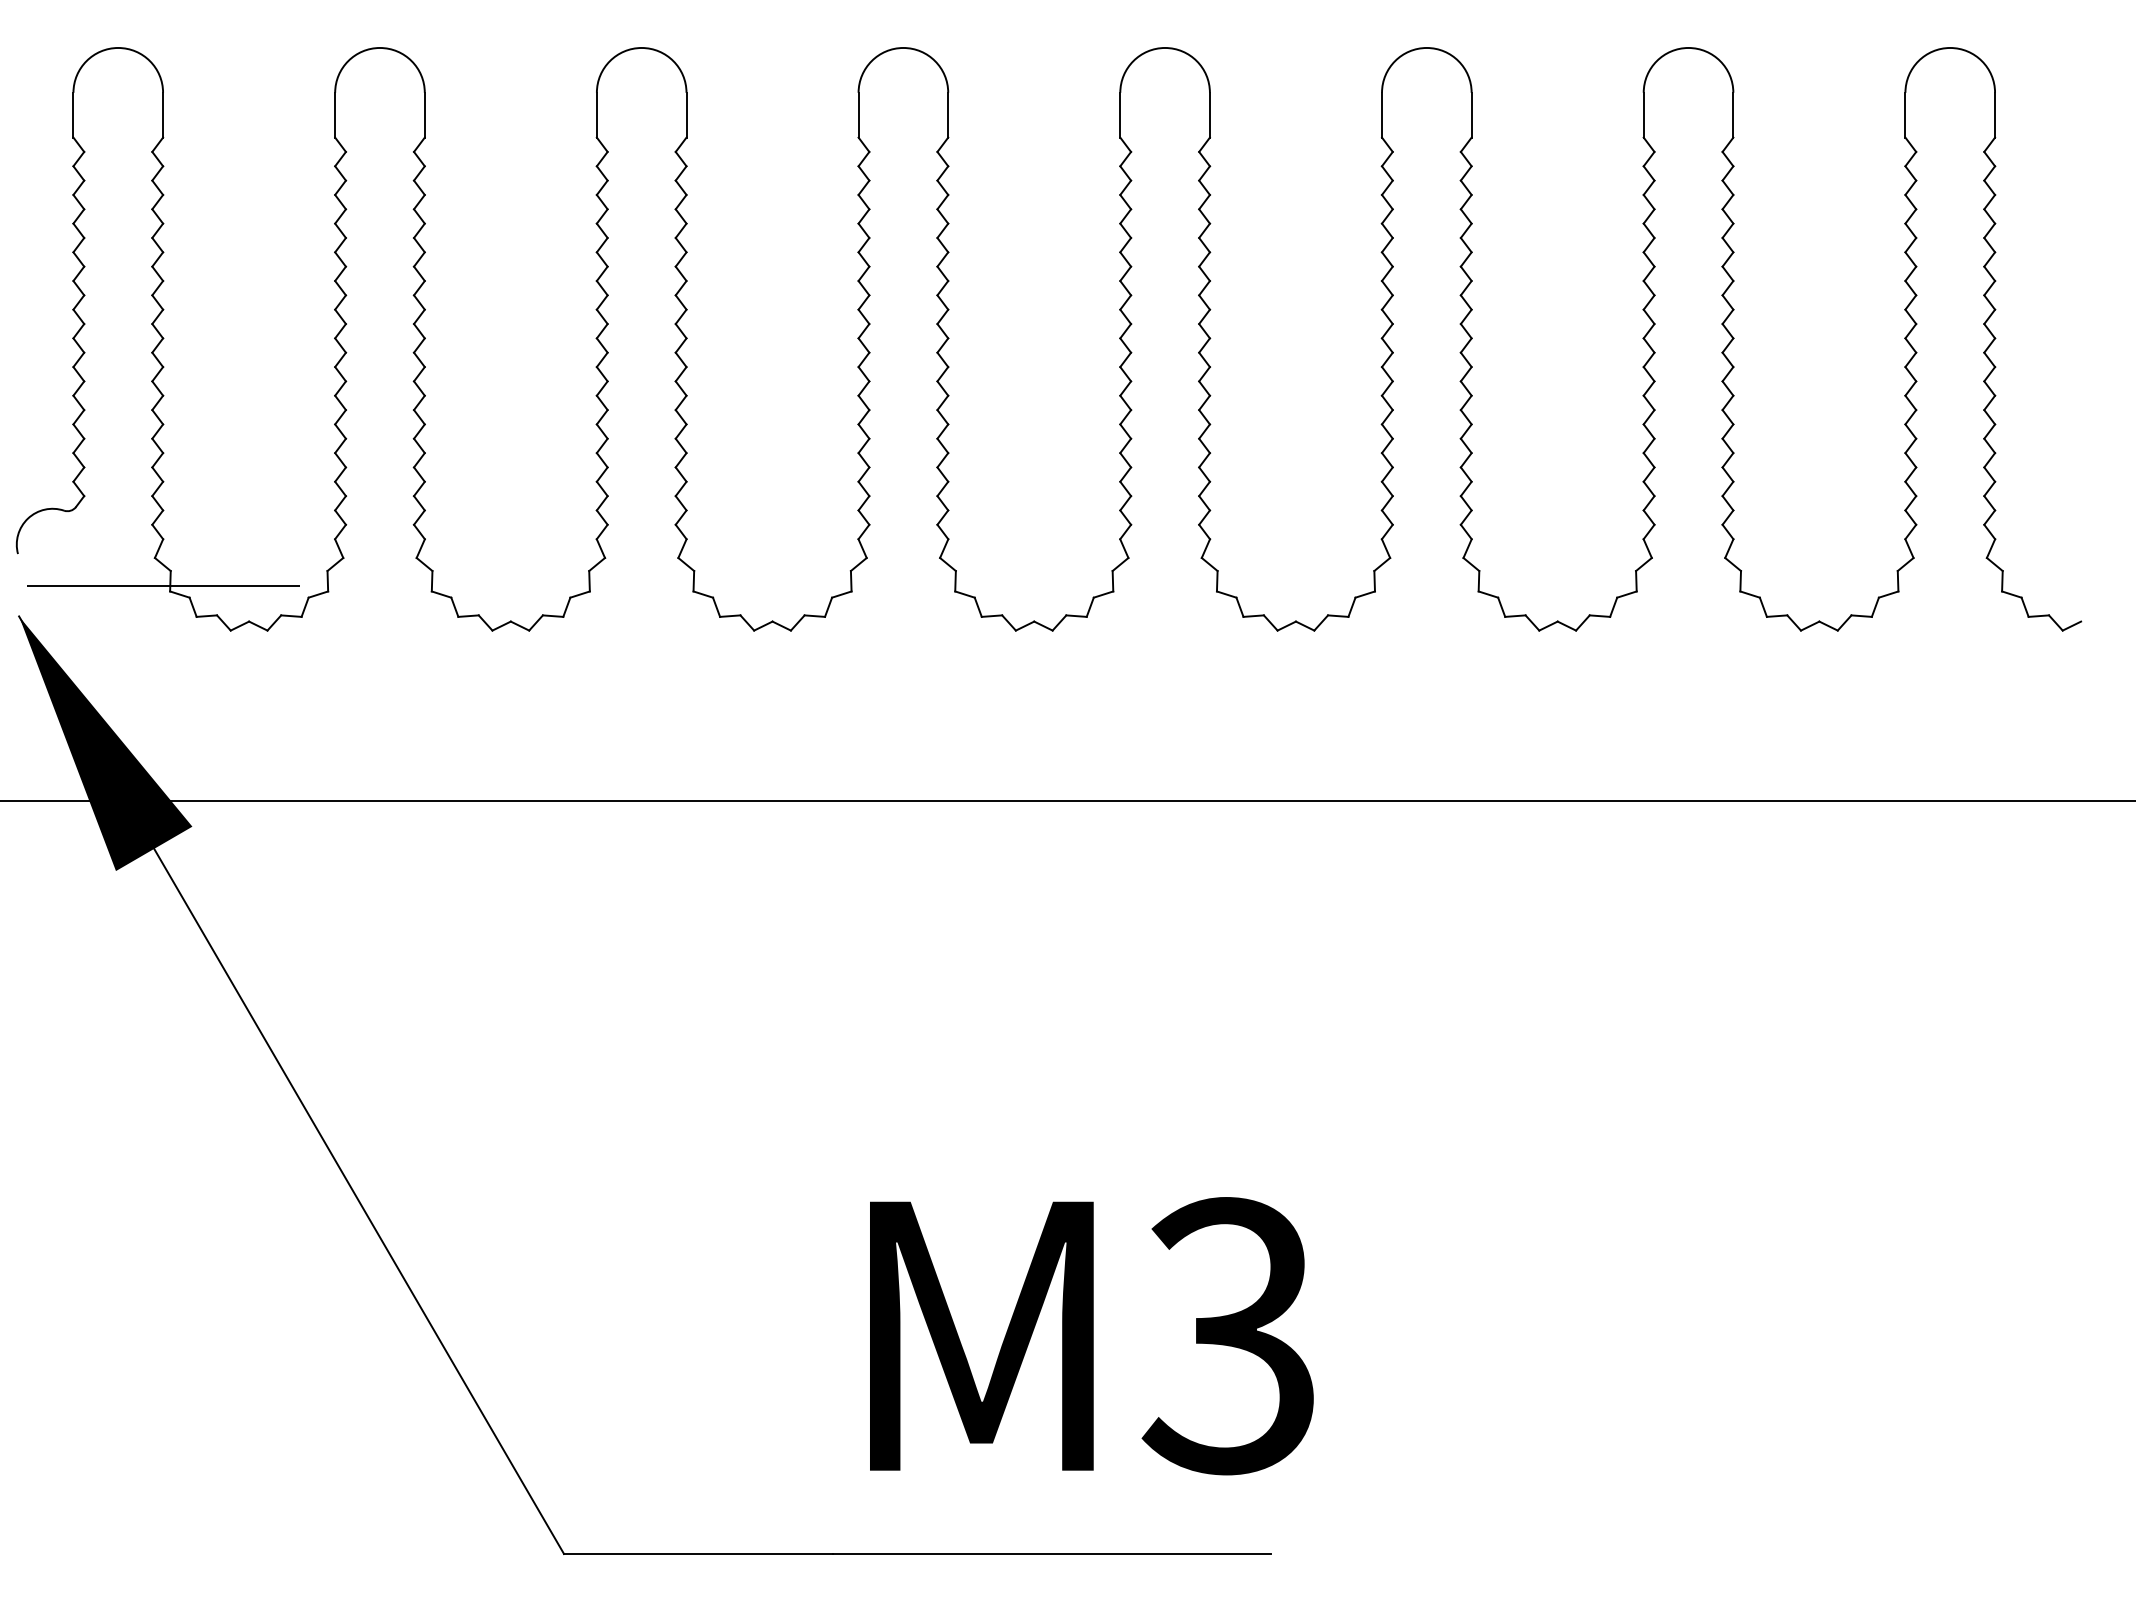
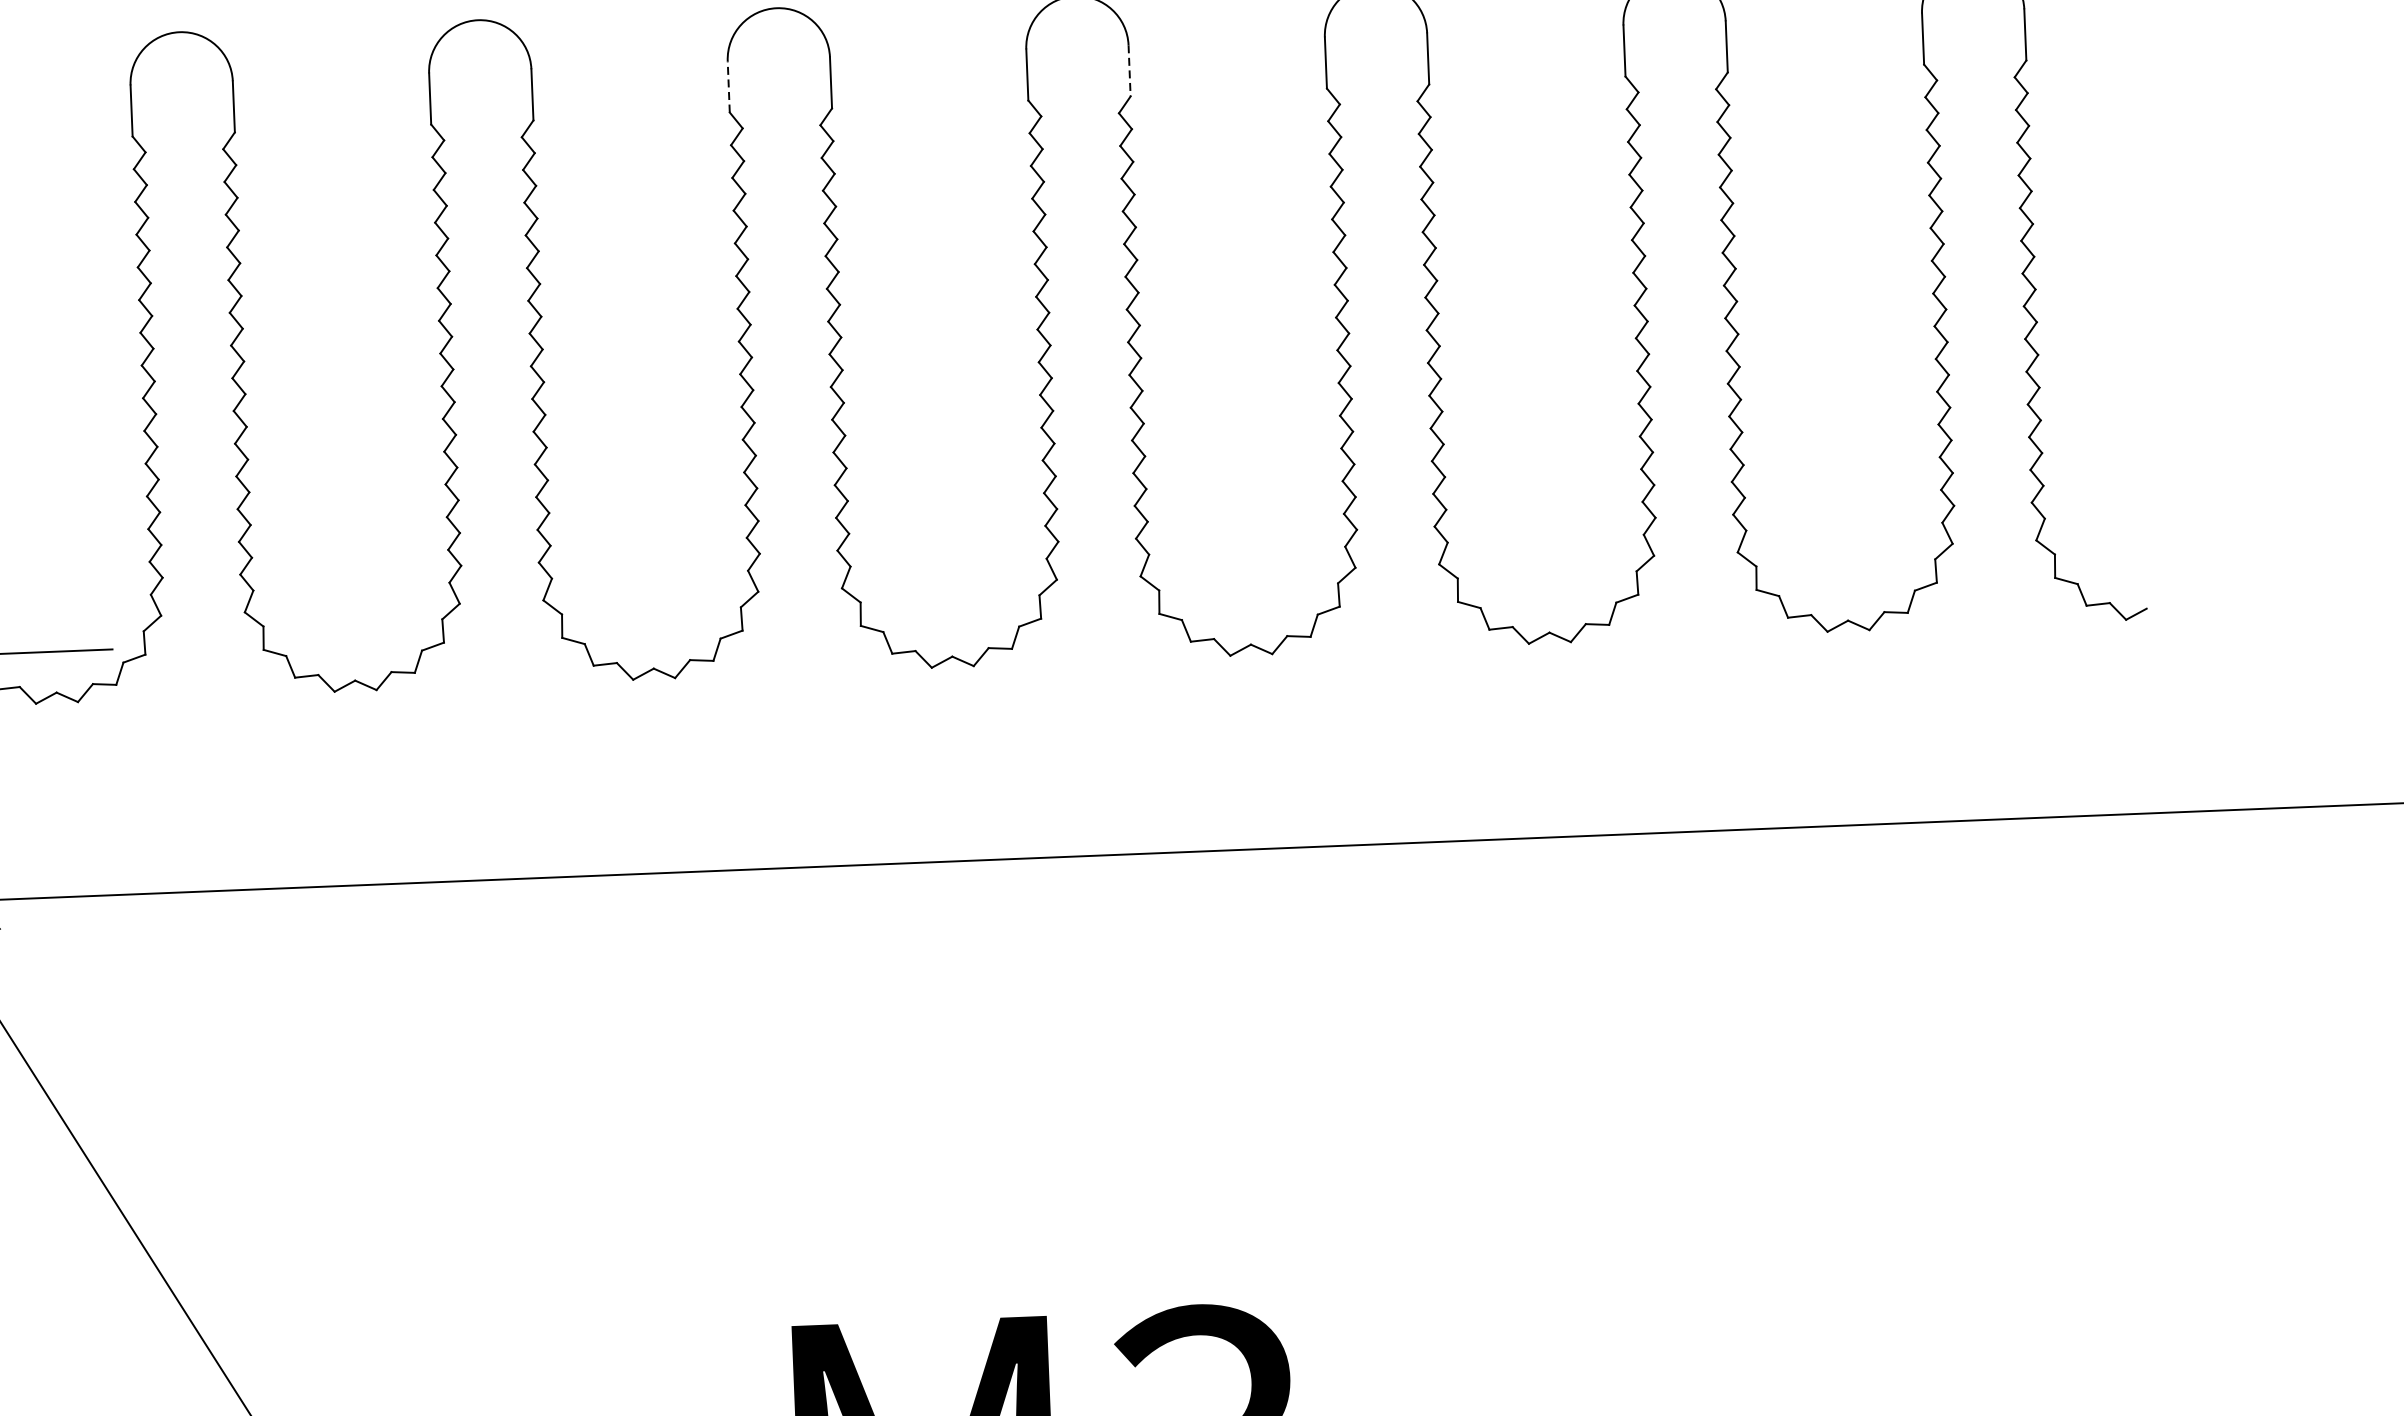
line: (858, 114) -> (728, 86), solid -> dashed
line: (1209, 115) -> (1129, 71), solid -> dashed

